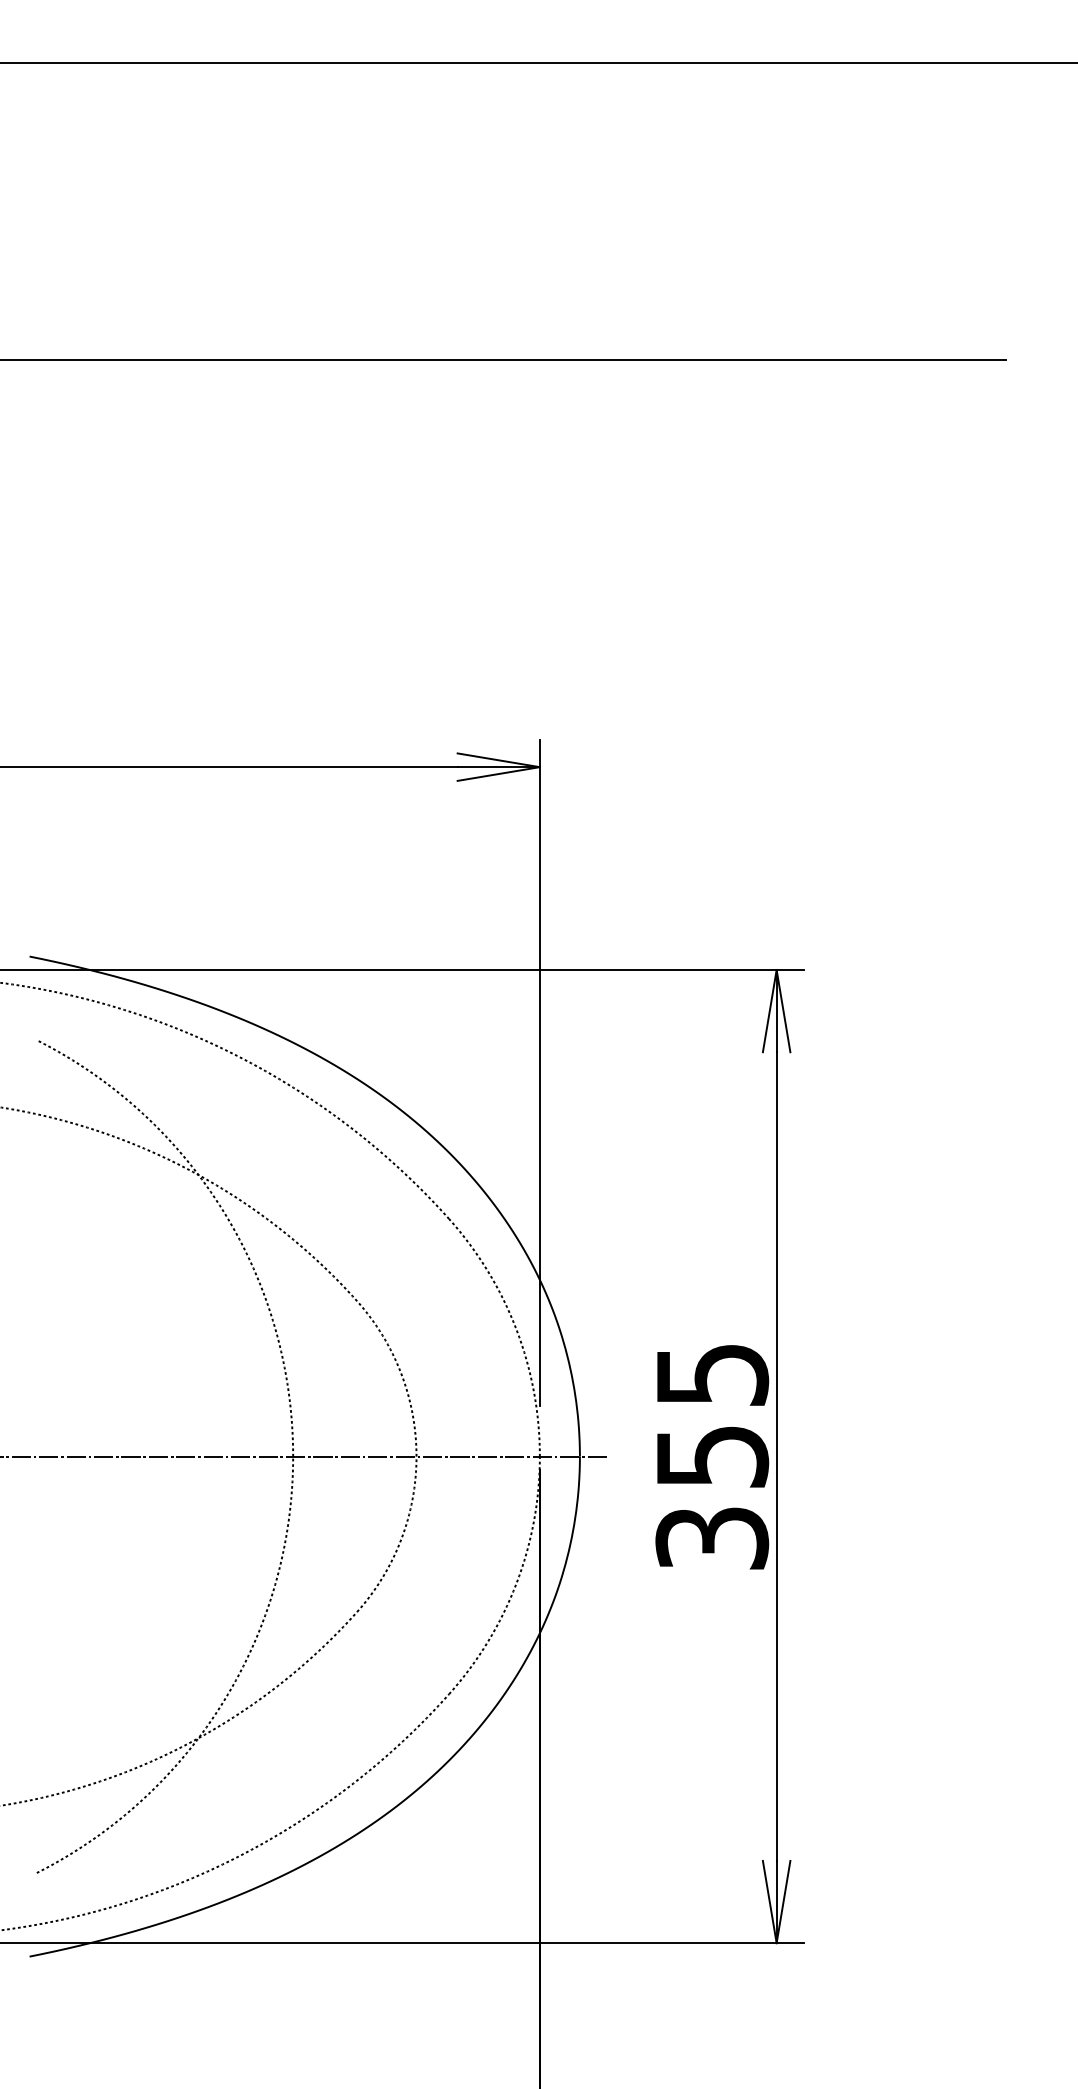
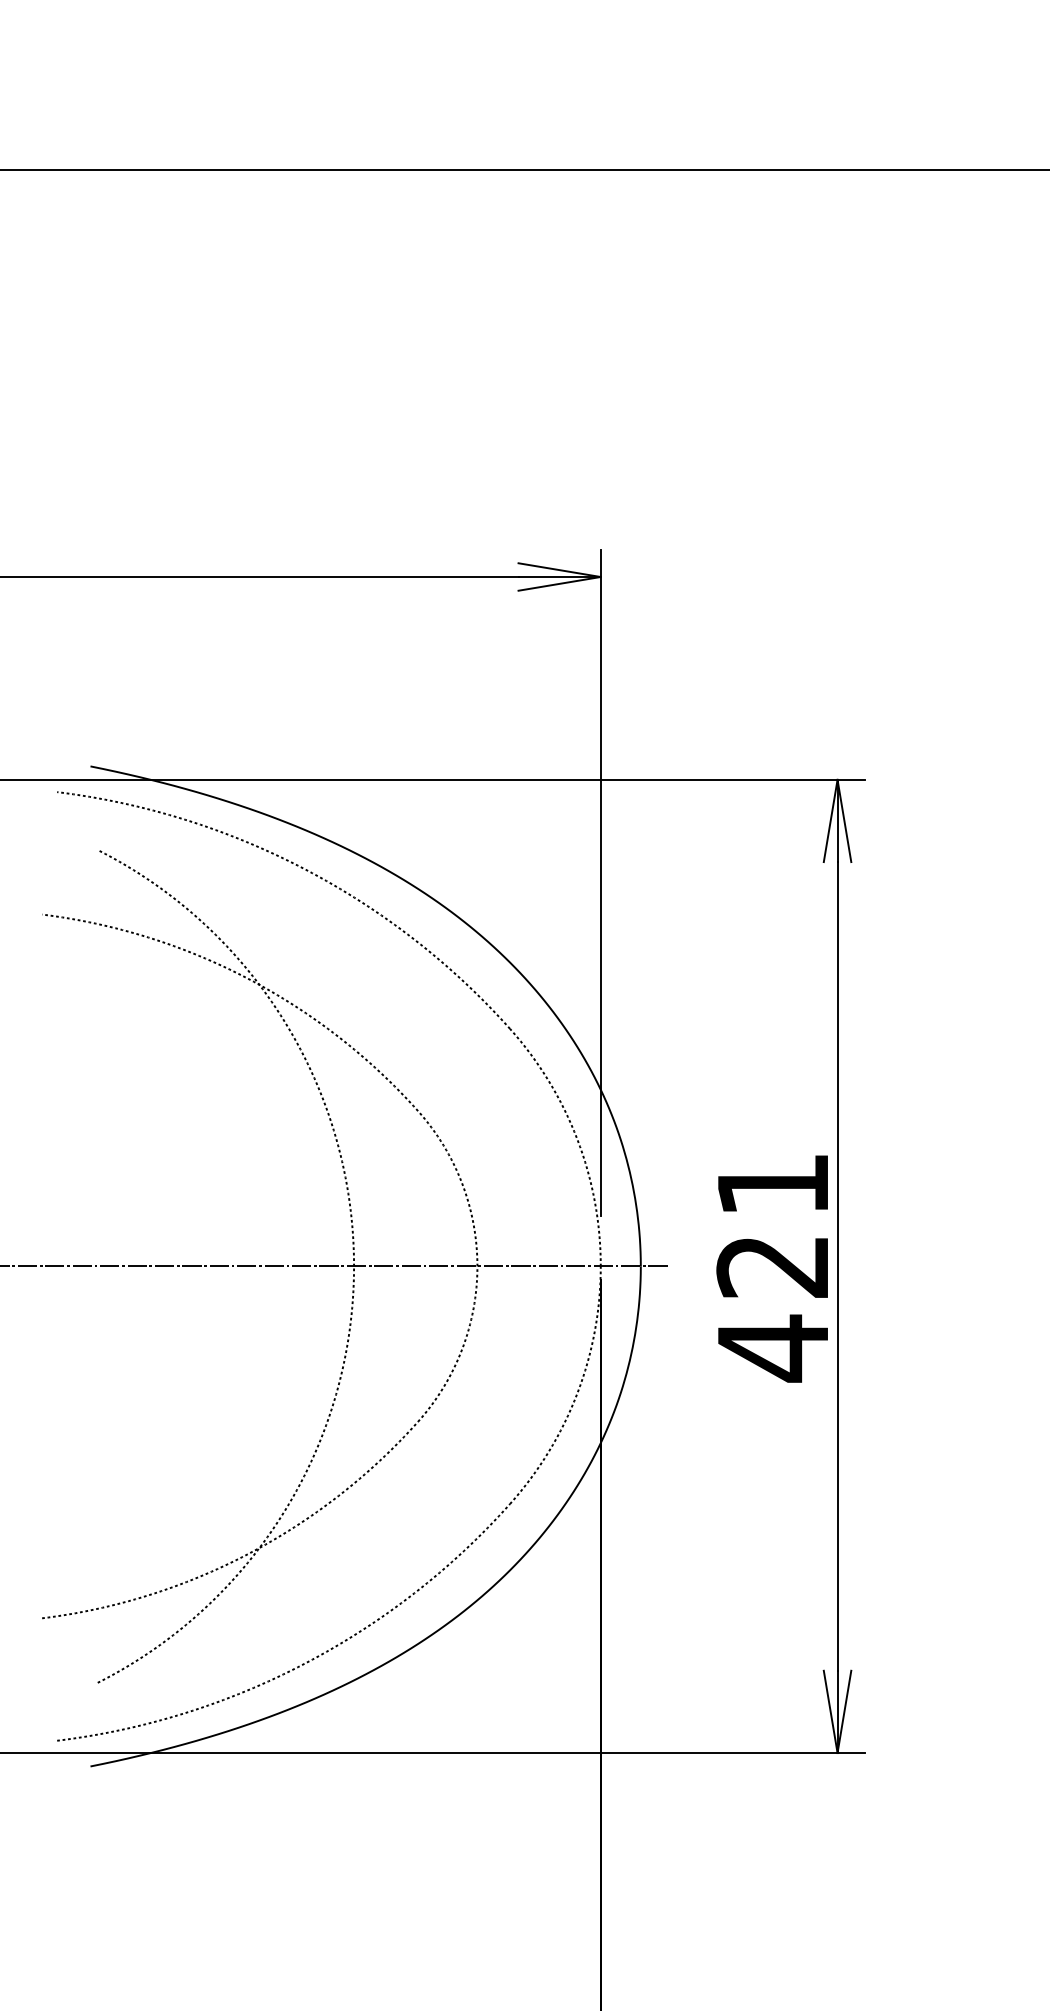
text: (712, 1458) -> (773, 1268), 355 -> 421

